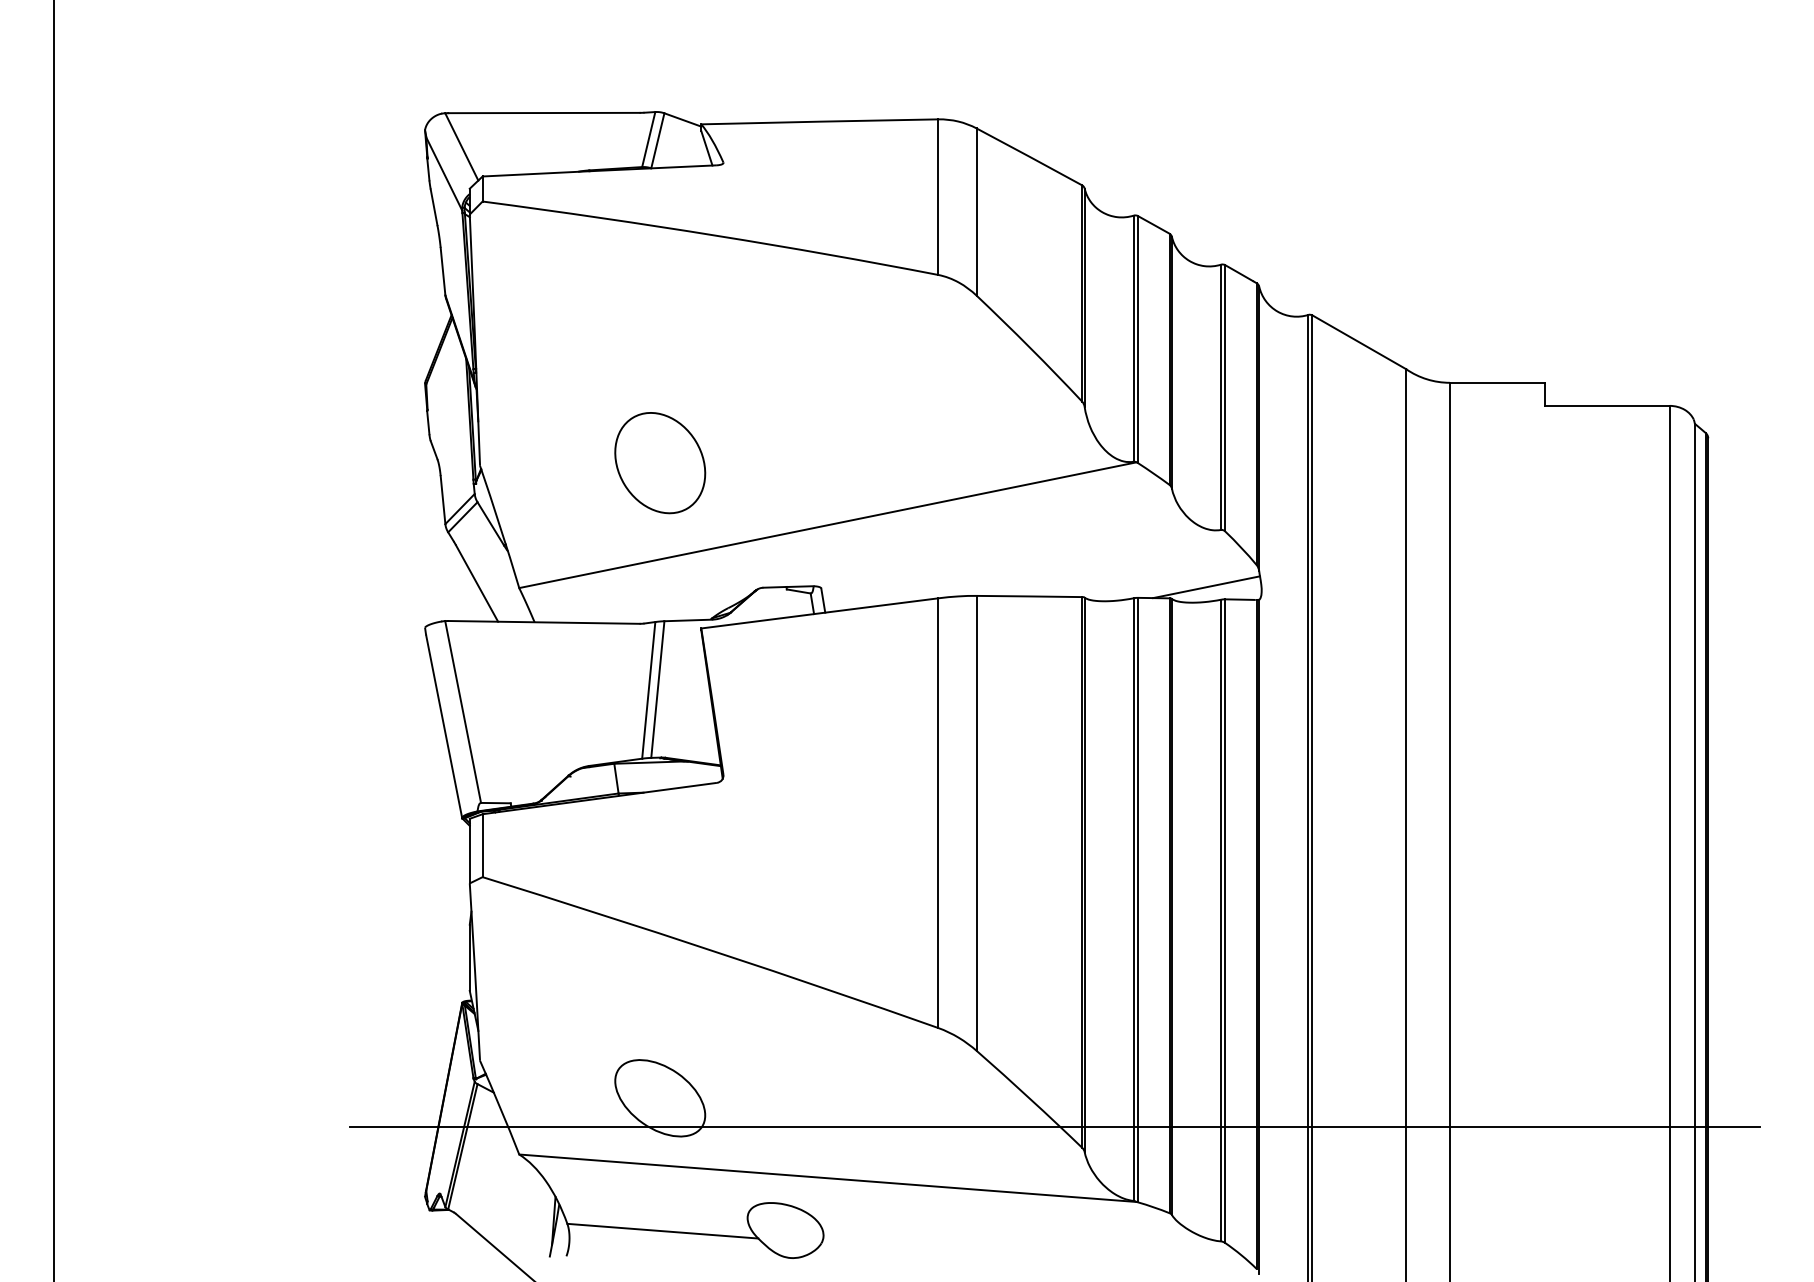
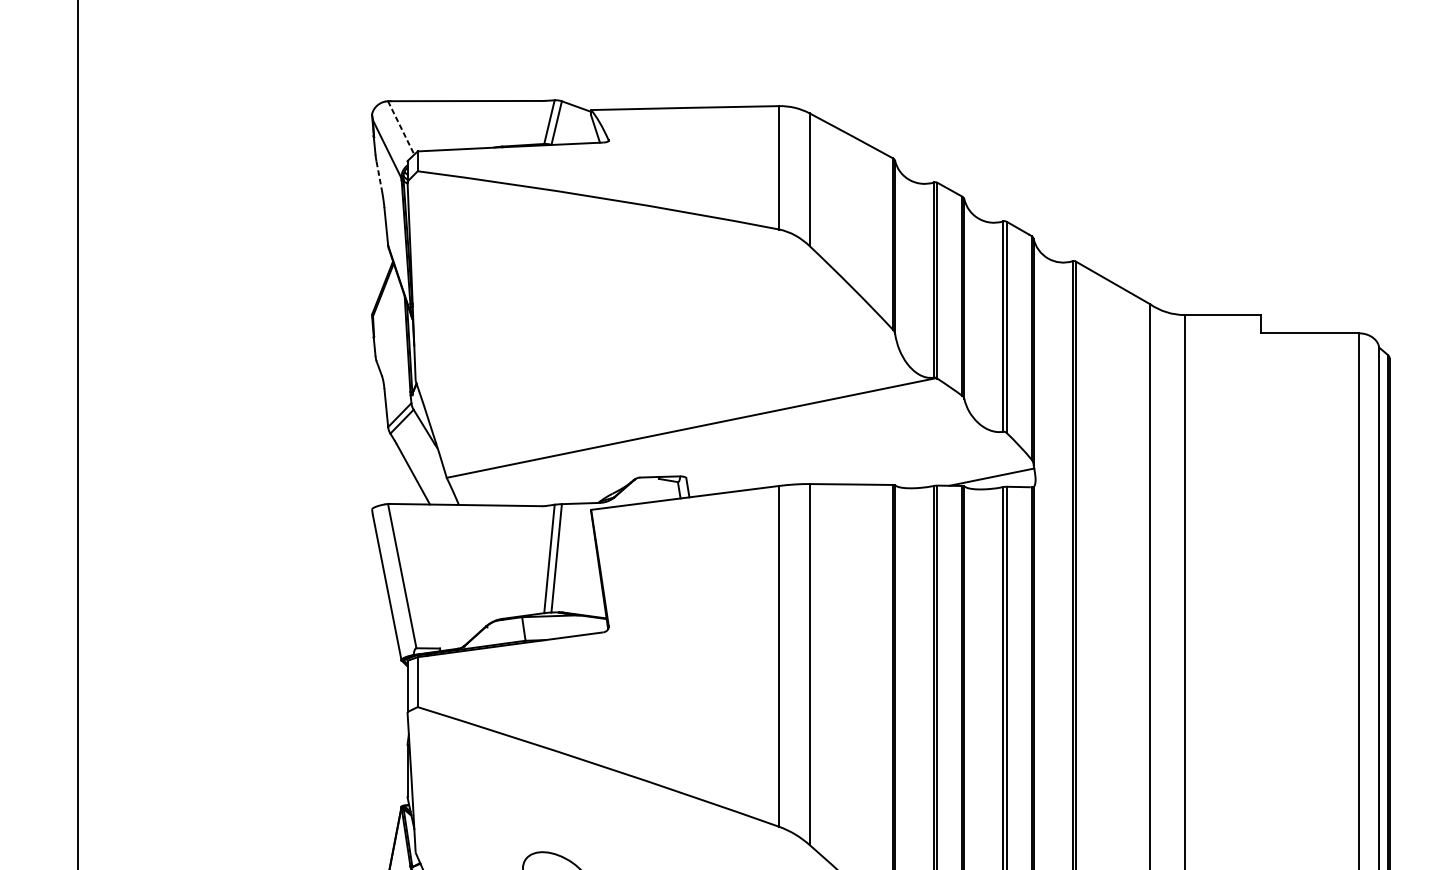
line: (461, 146) -> (400, 127), solid -> dashed
line: (434, 207) -> (379, 176), solid -> dashed
part: (660, 463) -> (558, 379), removed

